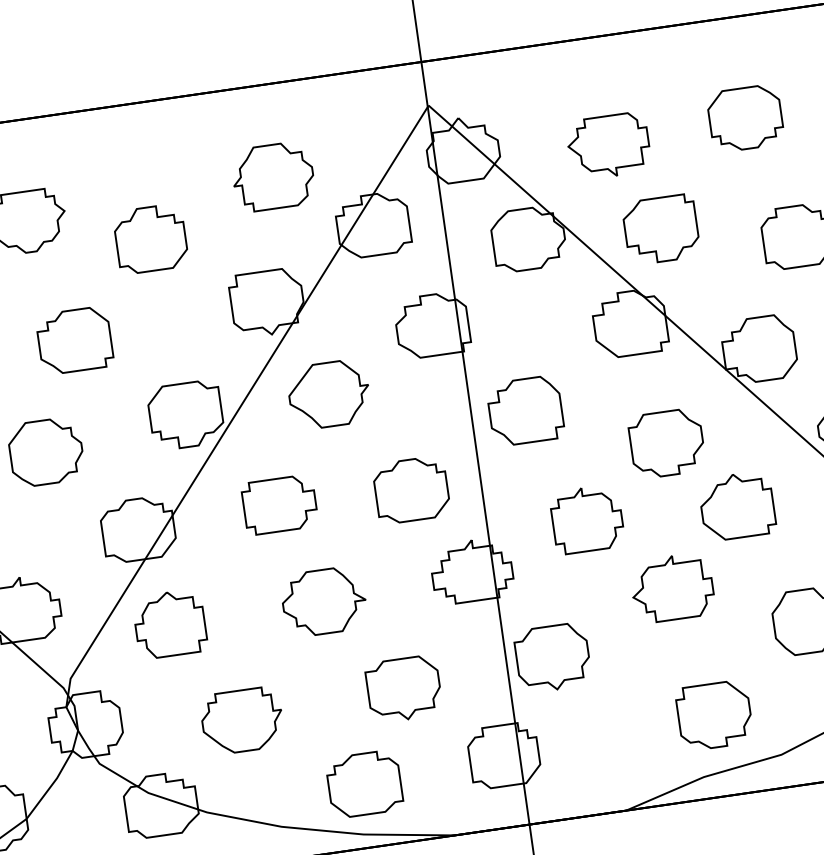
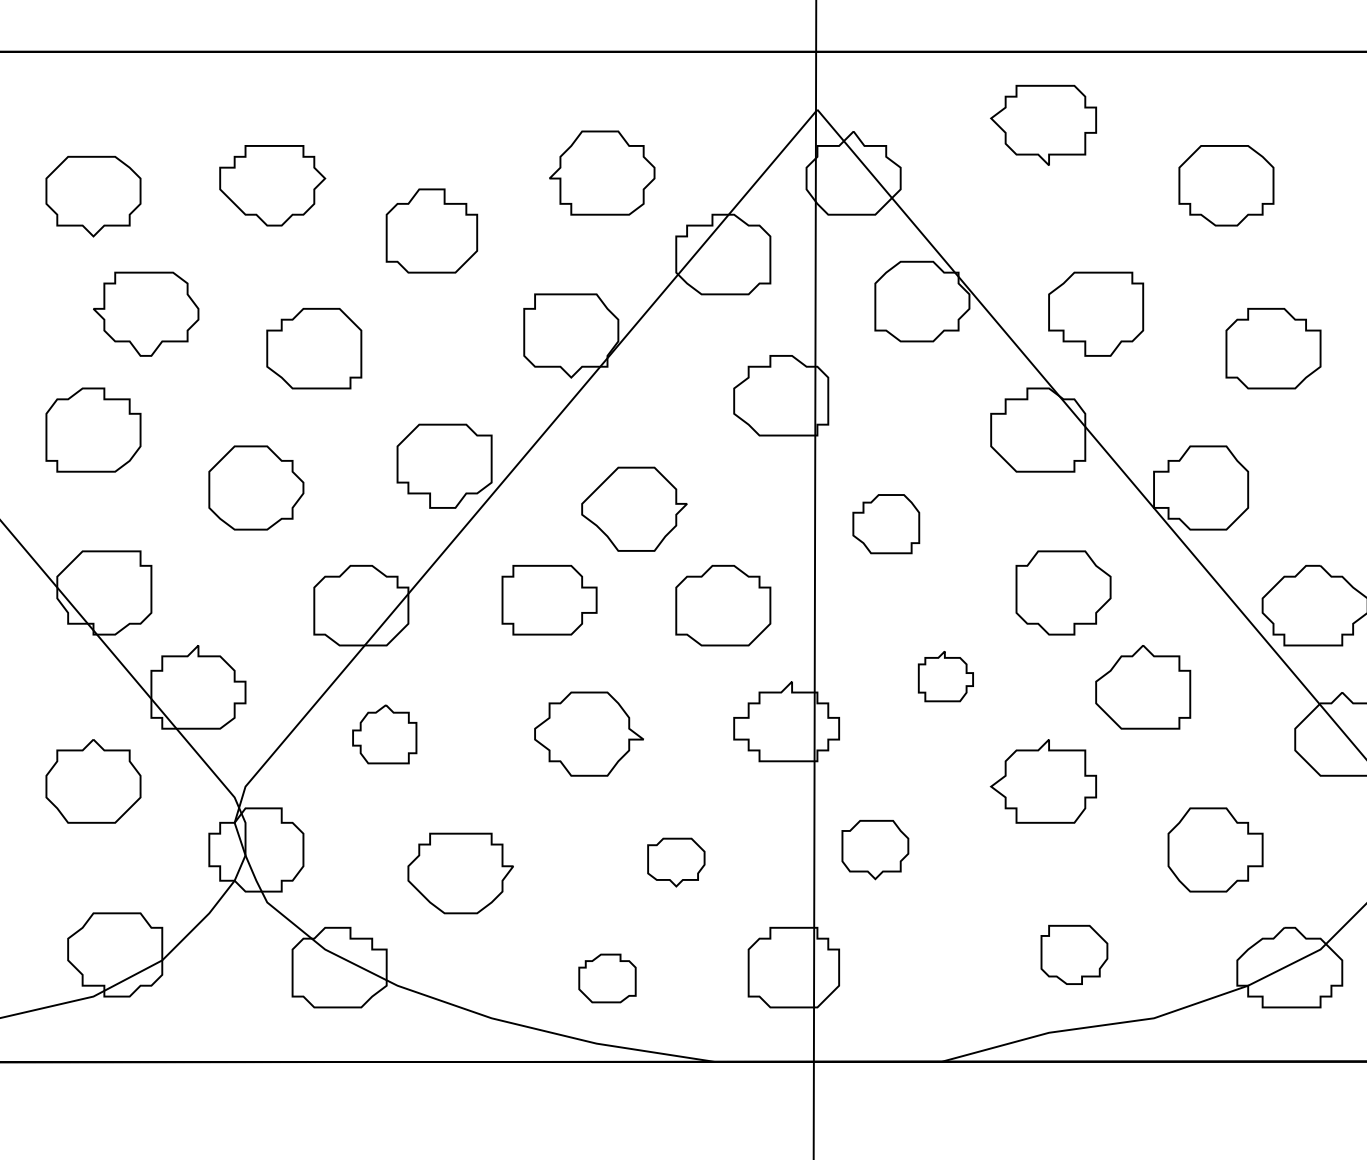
part: (608, 145) -> (1043, 124), moved
part: (329, 394) -> (634, 508), moved
part: (525, 410) -> (886, 523), size x0.7
part: (586, 519) -> (945, 676), size x0.6
part: (169, 624) -> (384, 734), size x0.7
part: (552, 657) -> (875, 849), size x0.7
part: (404, 689) -> (676, 862), size x0.6
part: (714, 715) -> (1074, 954), size x0.7
part: (364, 784) -> (607, 978), size x0.6

